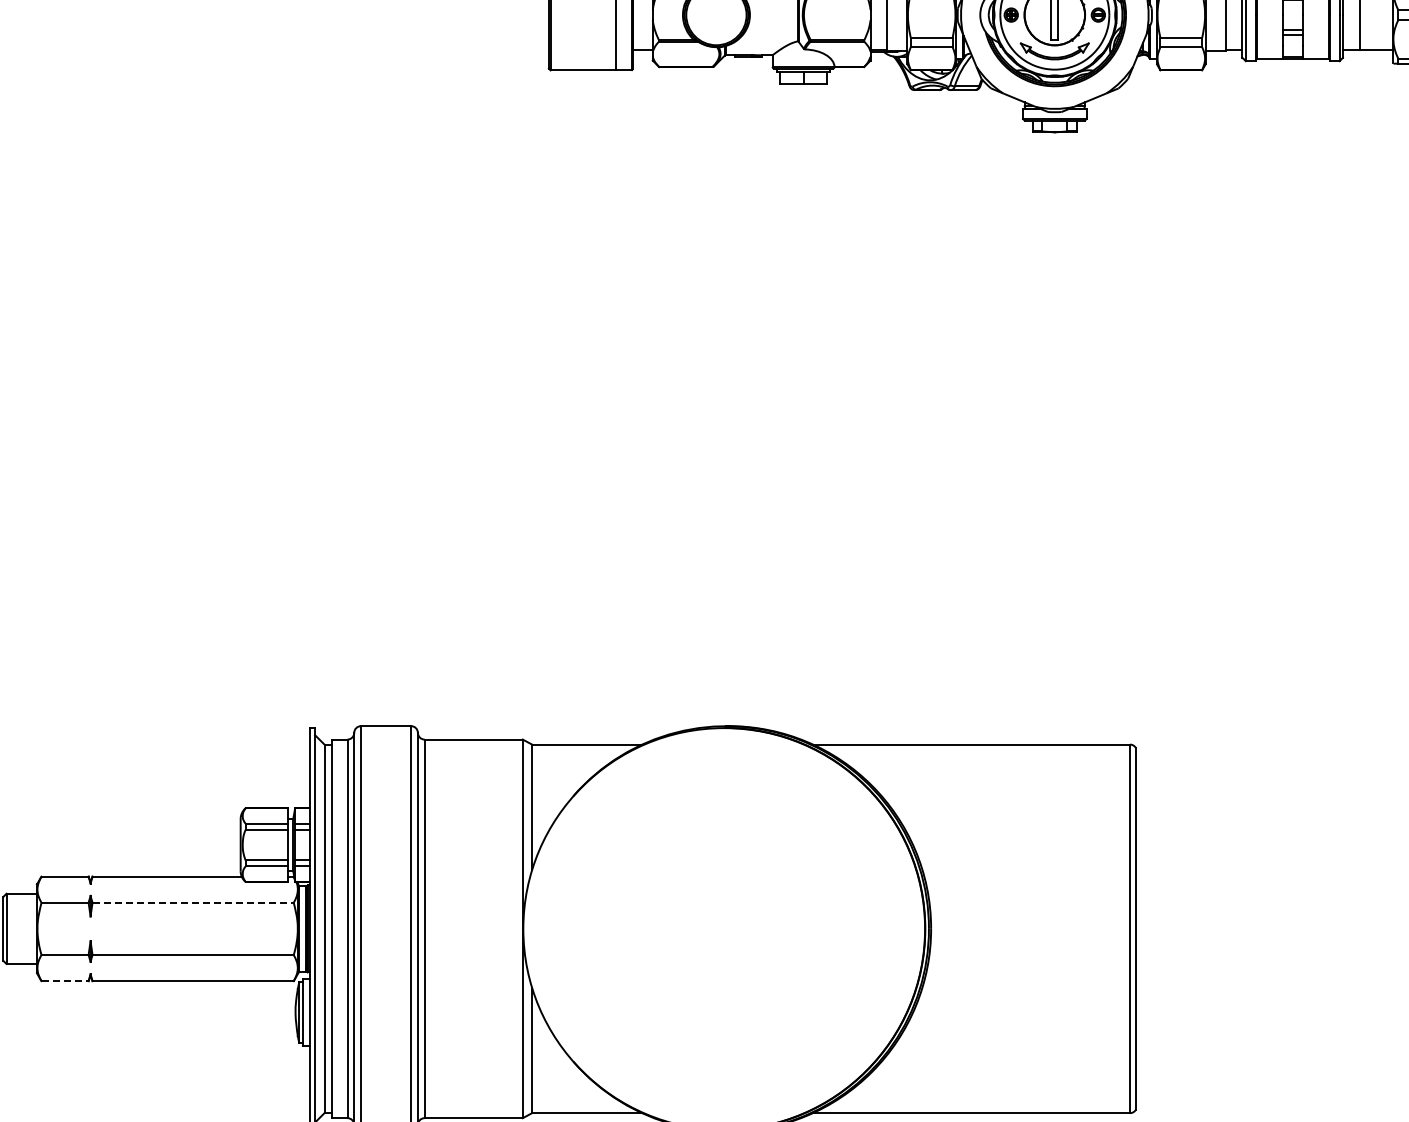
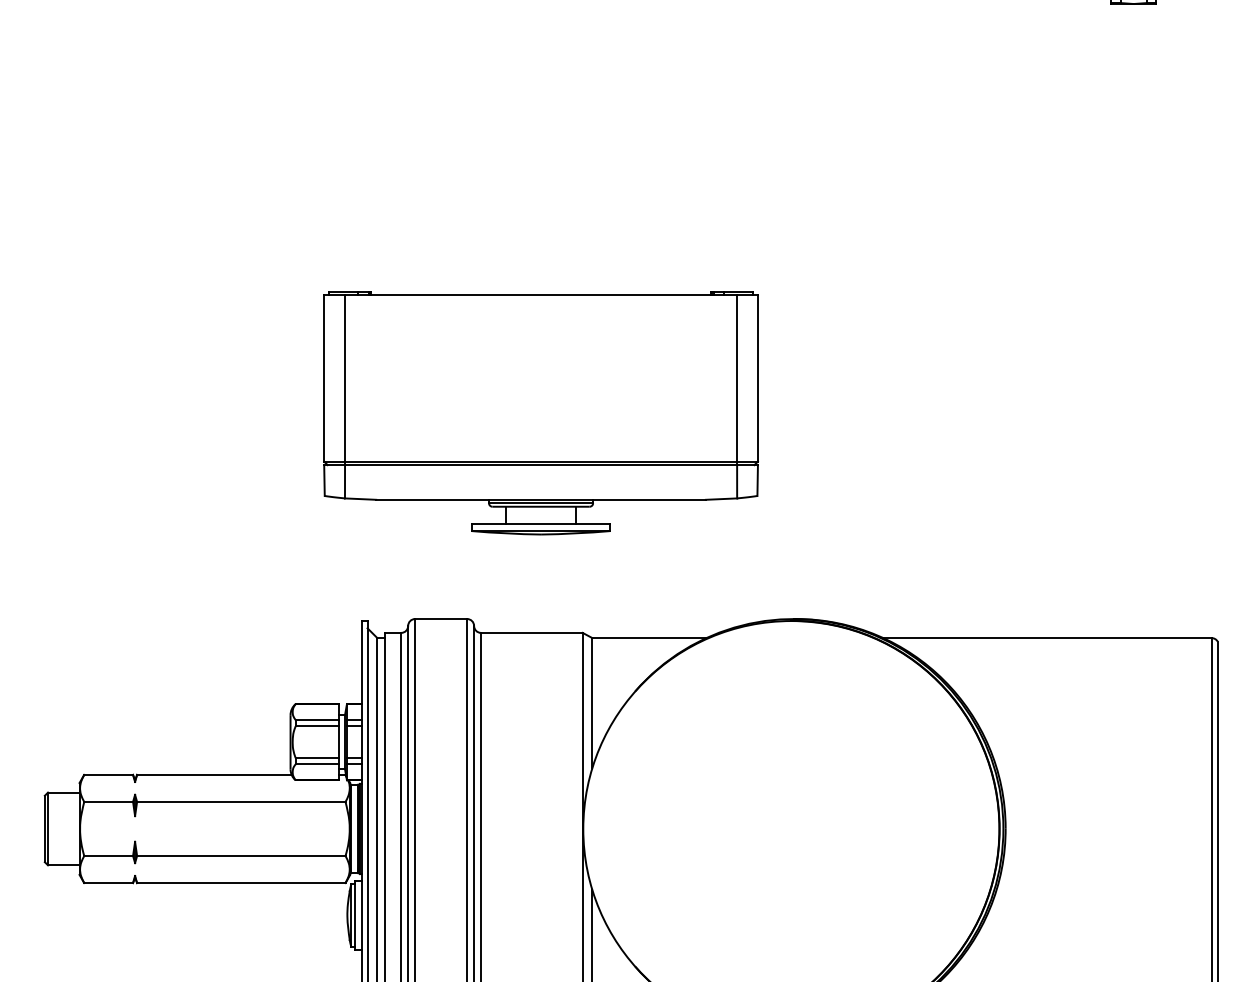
part: (482, 527) -> (541, 413), added
line: (193, 902) -> (241, 801), dashed -> solid
line: (65, 981) -> (109, 883), dashed -> solid

